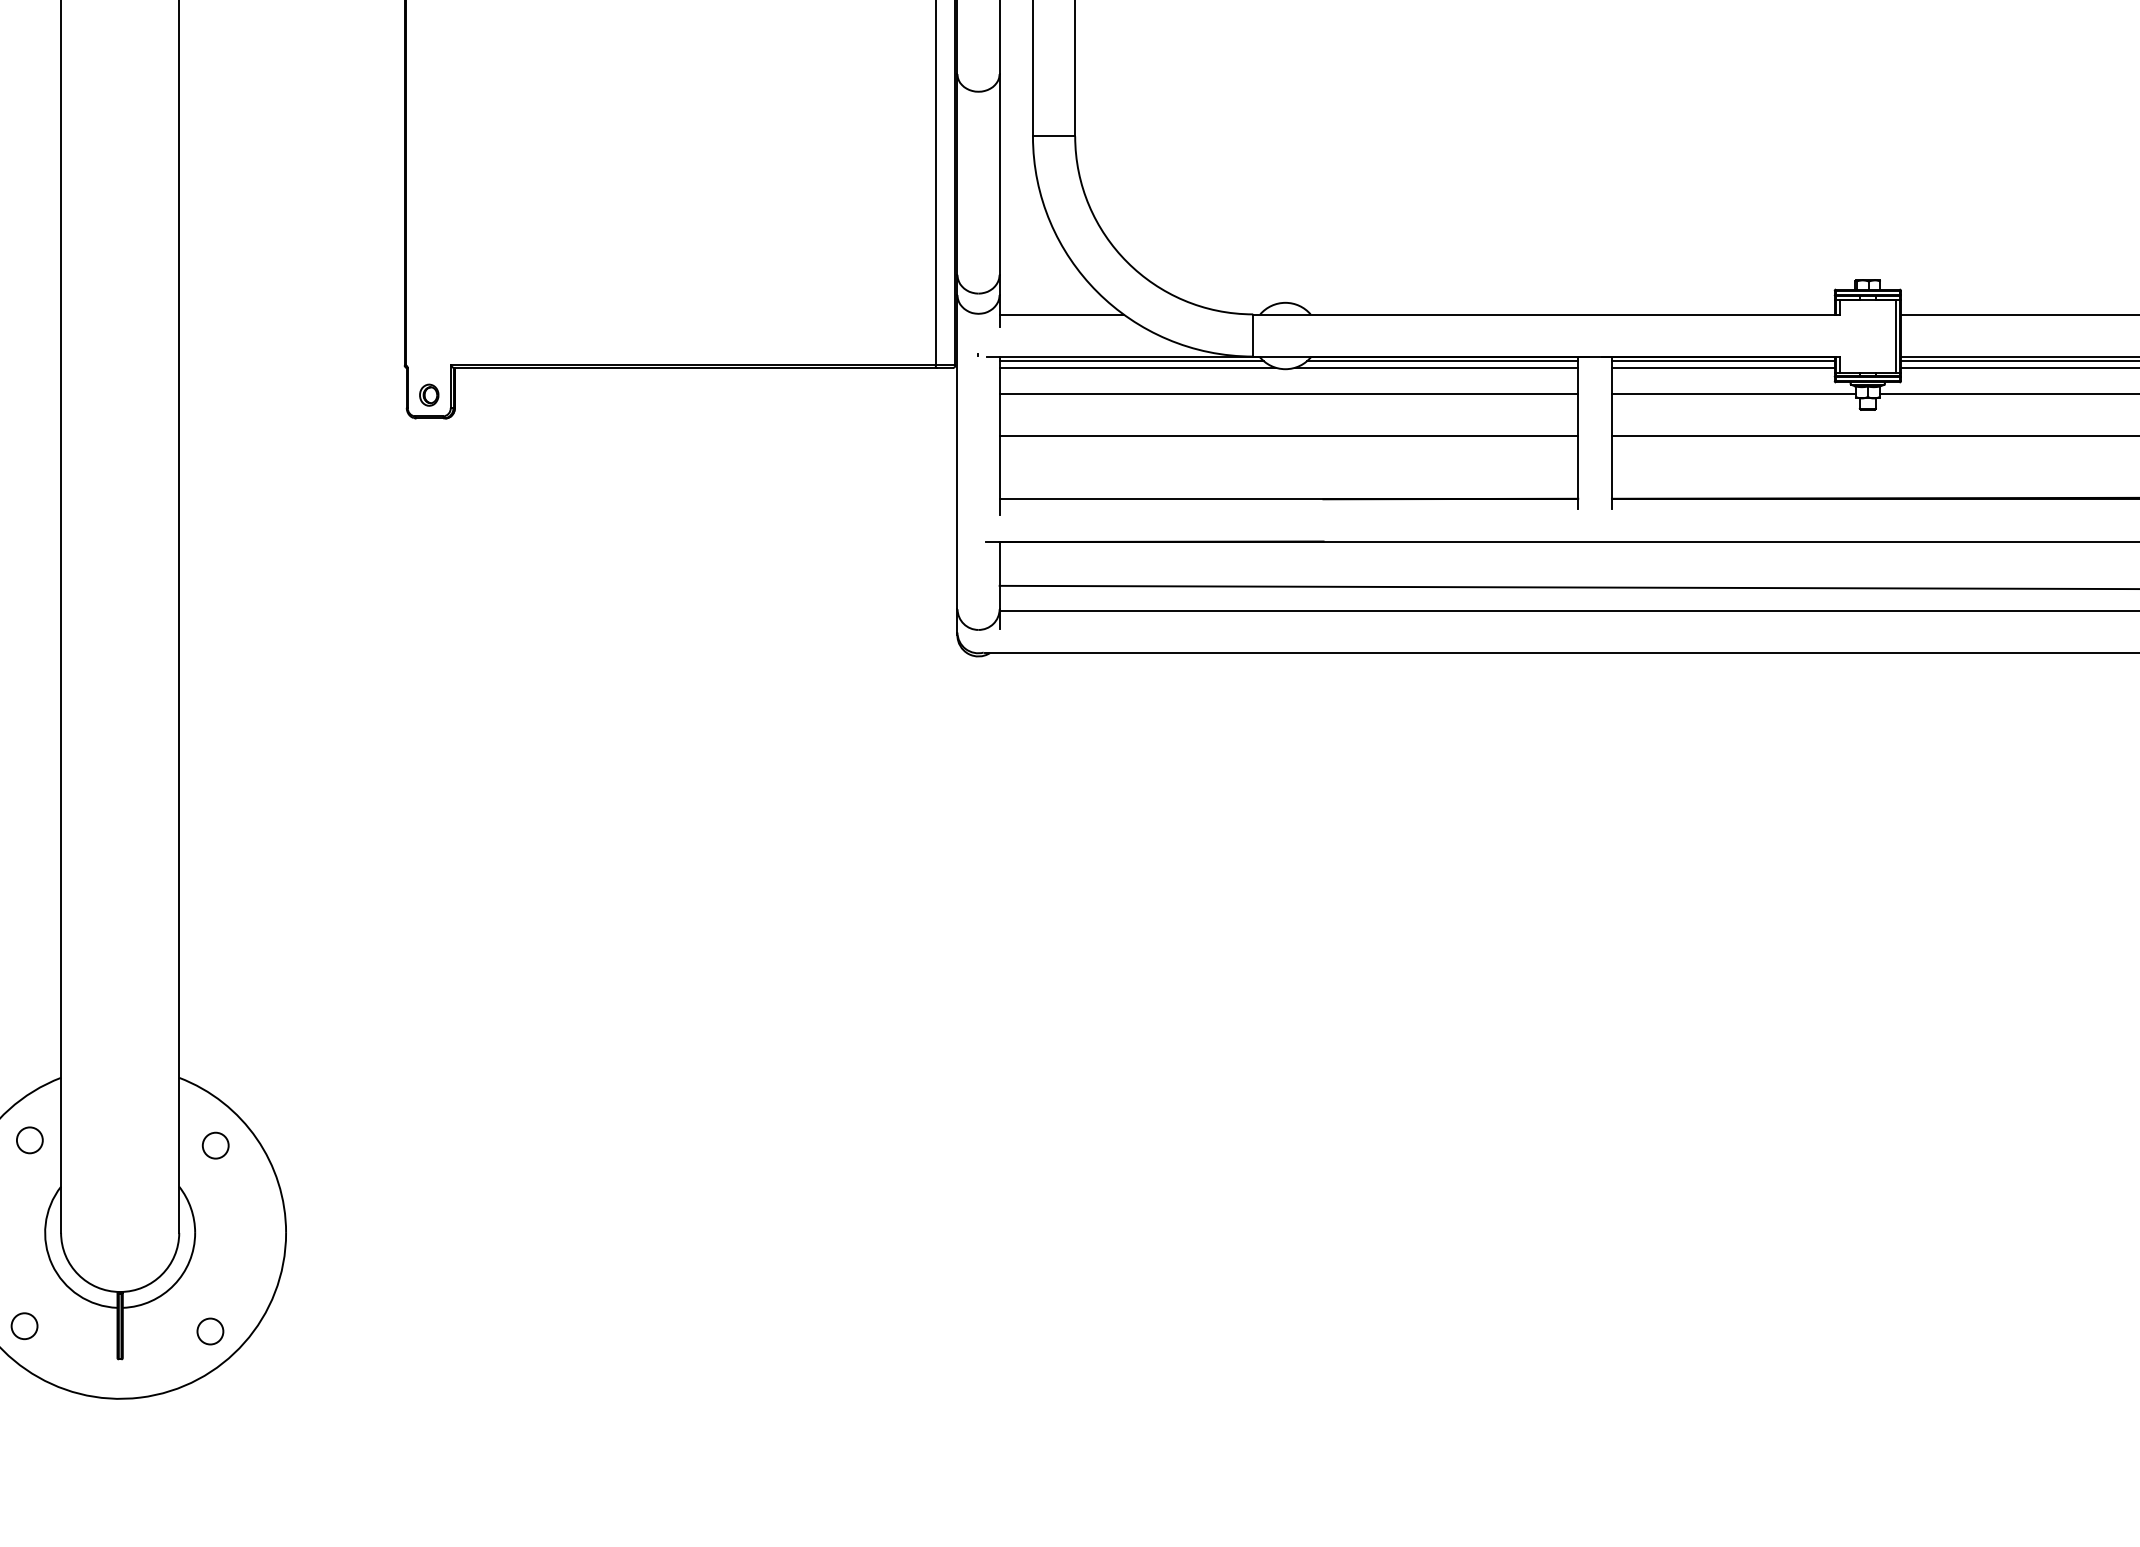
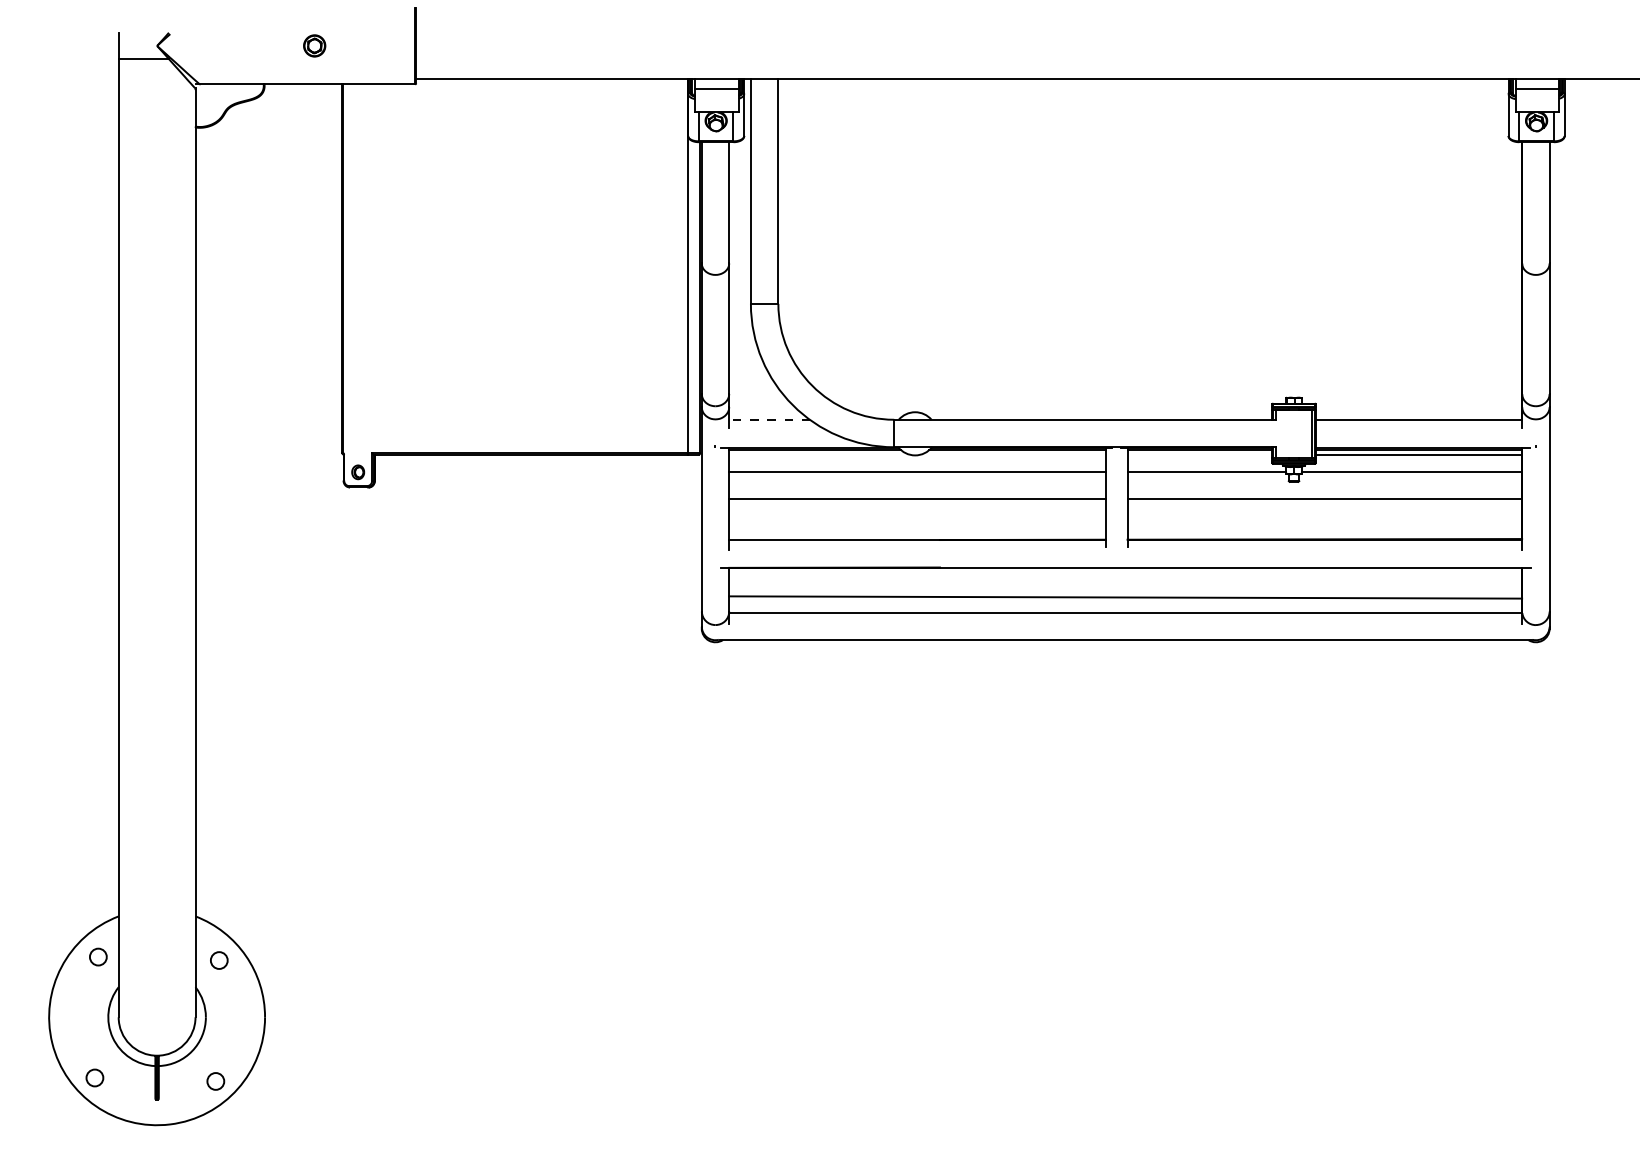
line: (1061, 315) -> (769, 420), solid -> dashed
line: (1138, 367) -> (819, 454), removed
line: (1436, 367) -> (1013, 454), removed
line: (1722, 367) -> (1199, 454), removed

